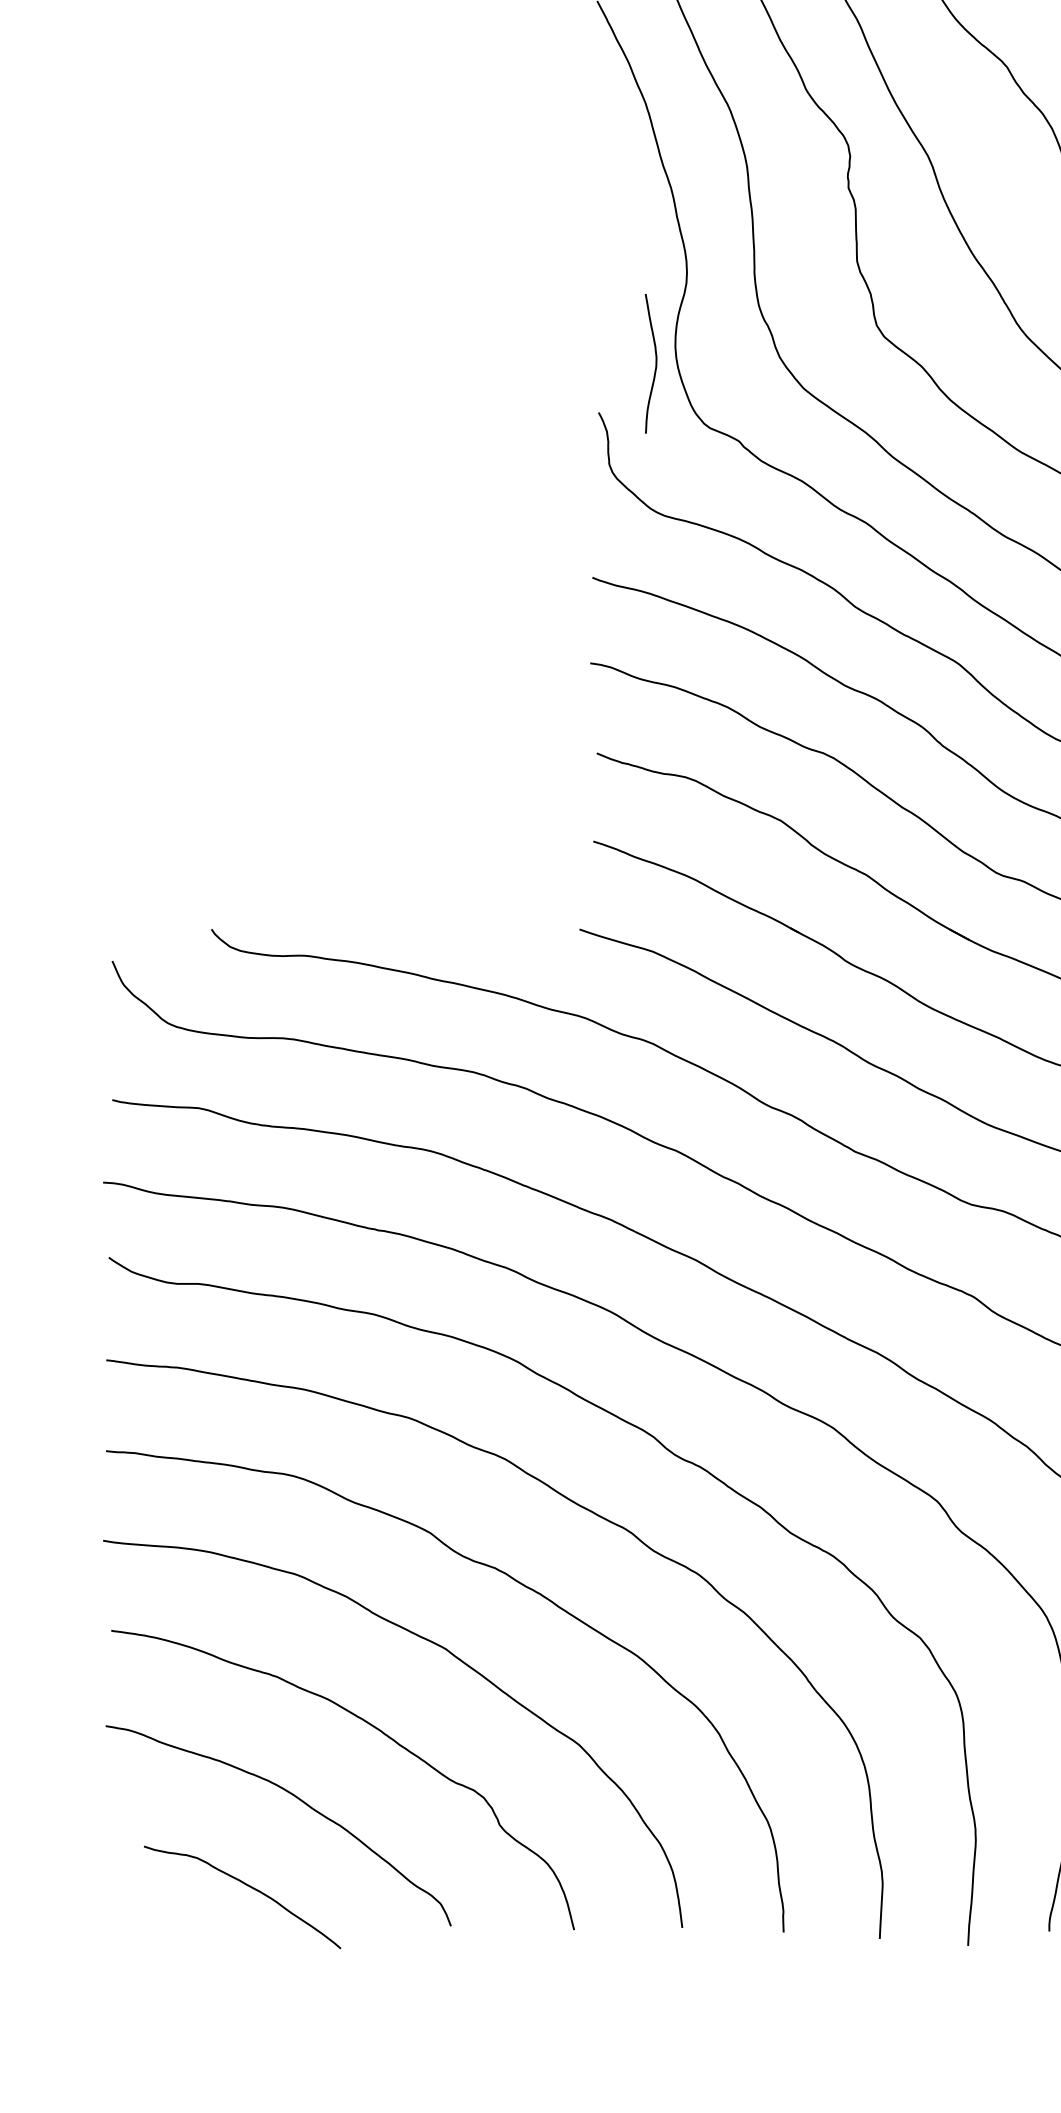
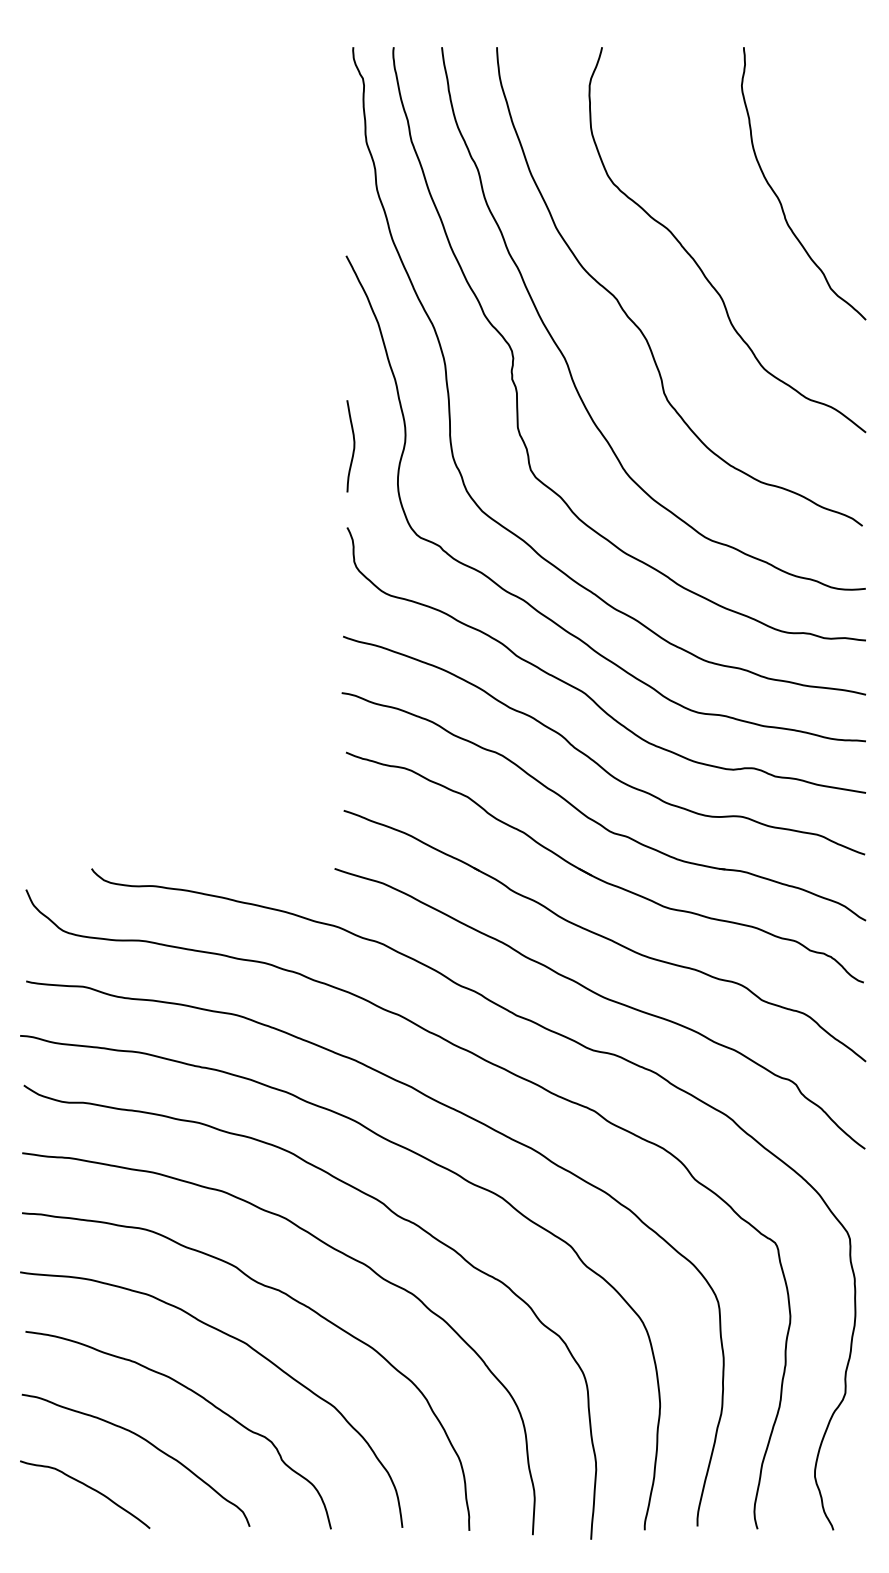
curve: (655, 364) -> (353, 446), moved
curve: (249, 1887) -> (89, 1488), moved

